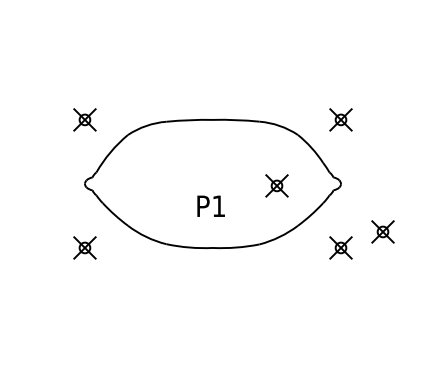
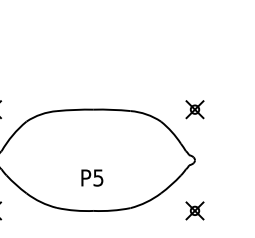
part: (276, 185) -> (144, 161), removed
text: (218, 206) -> (98, 178), P1 -> P5
part: (382, 231) -> (227, 197), removed

